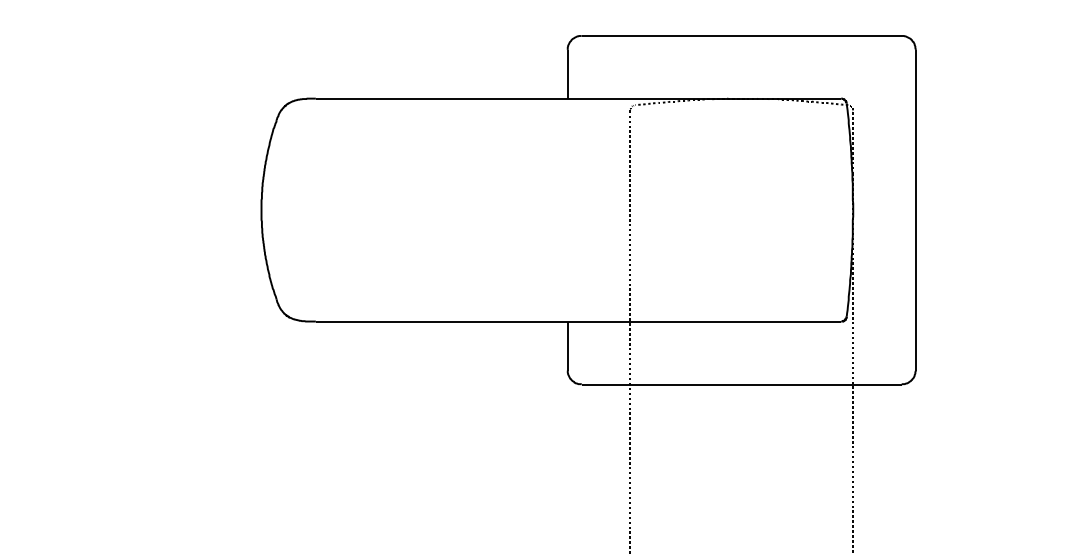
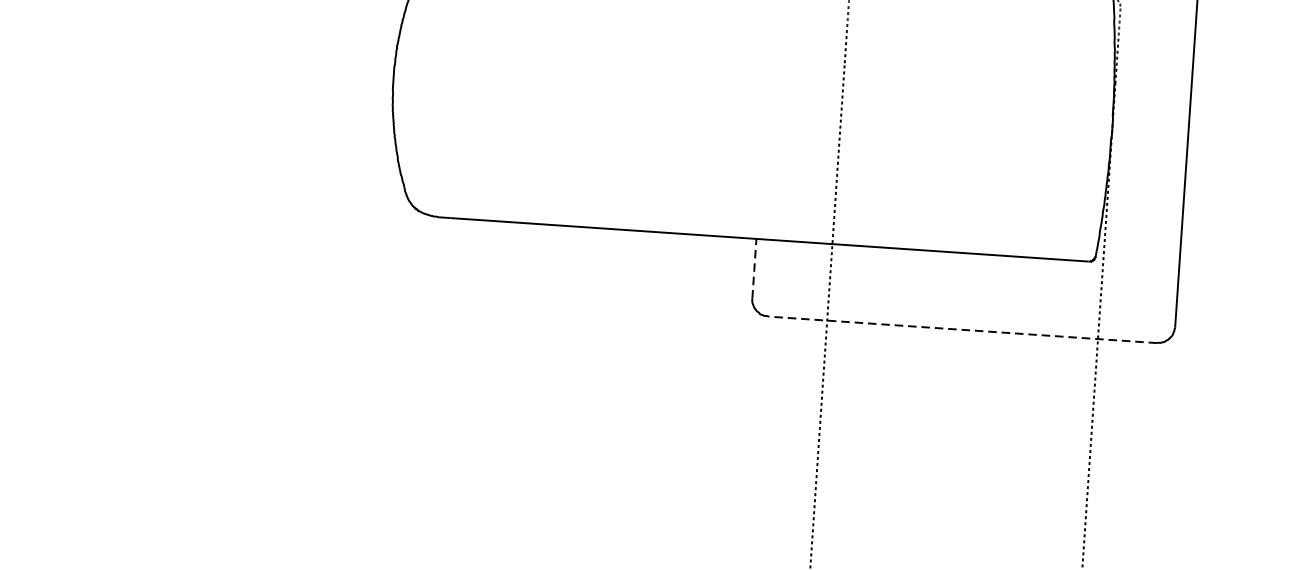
line: (567, 346) -> (754, 269), solid -> dashed
line: (741, 384) -> (962, 329), solid -> dashed

